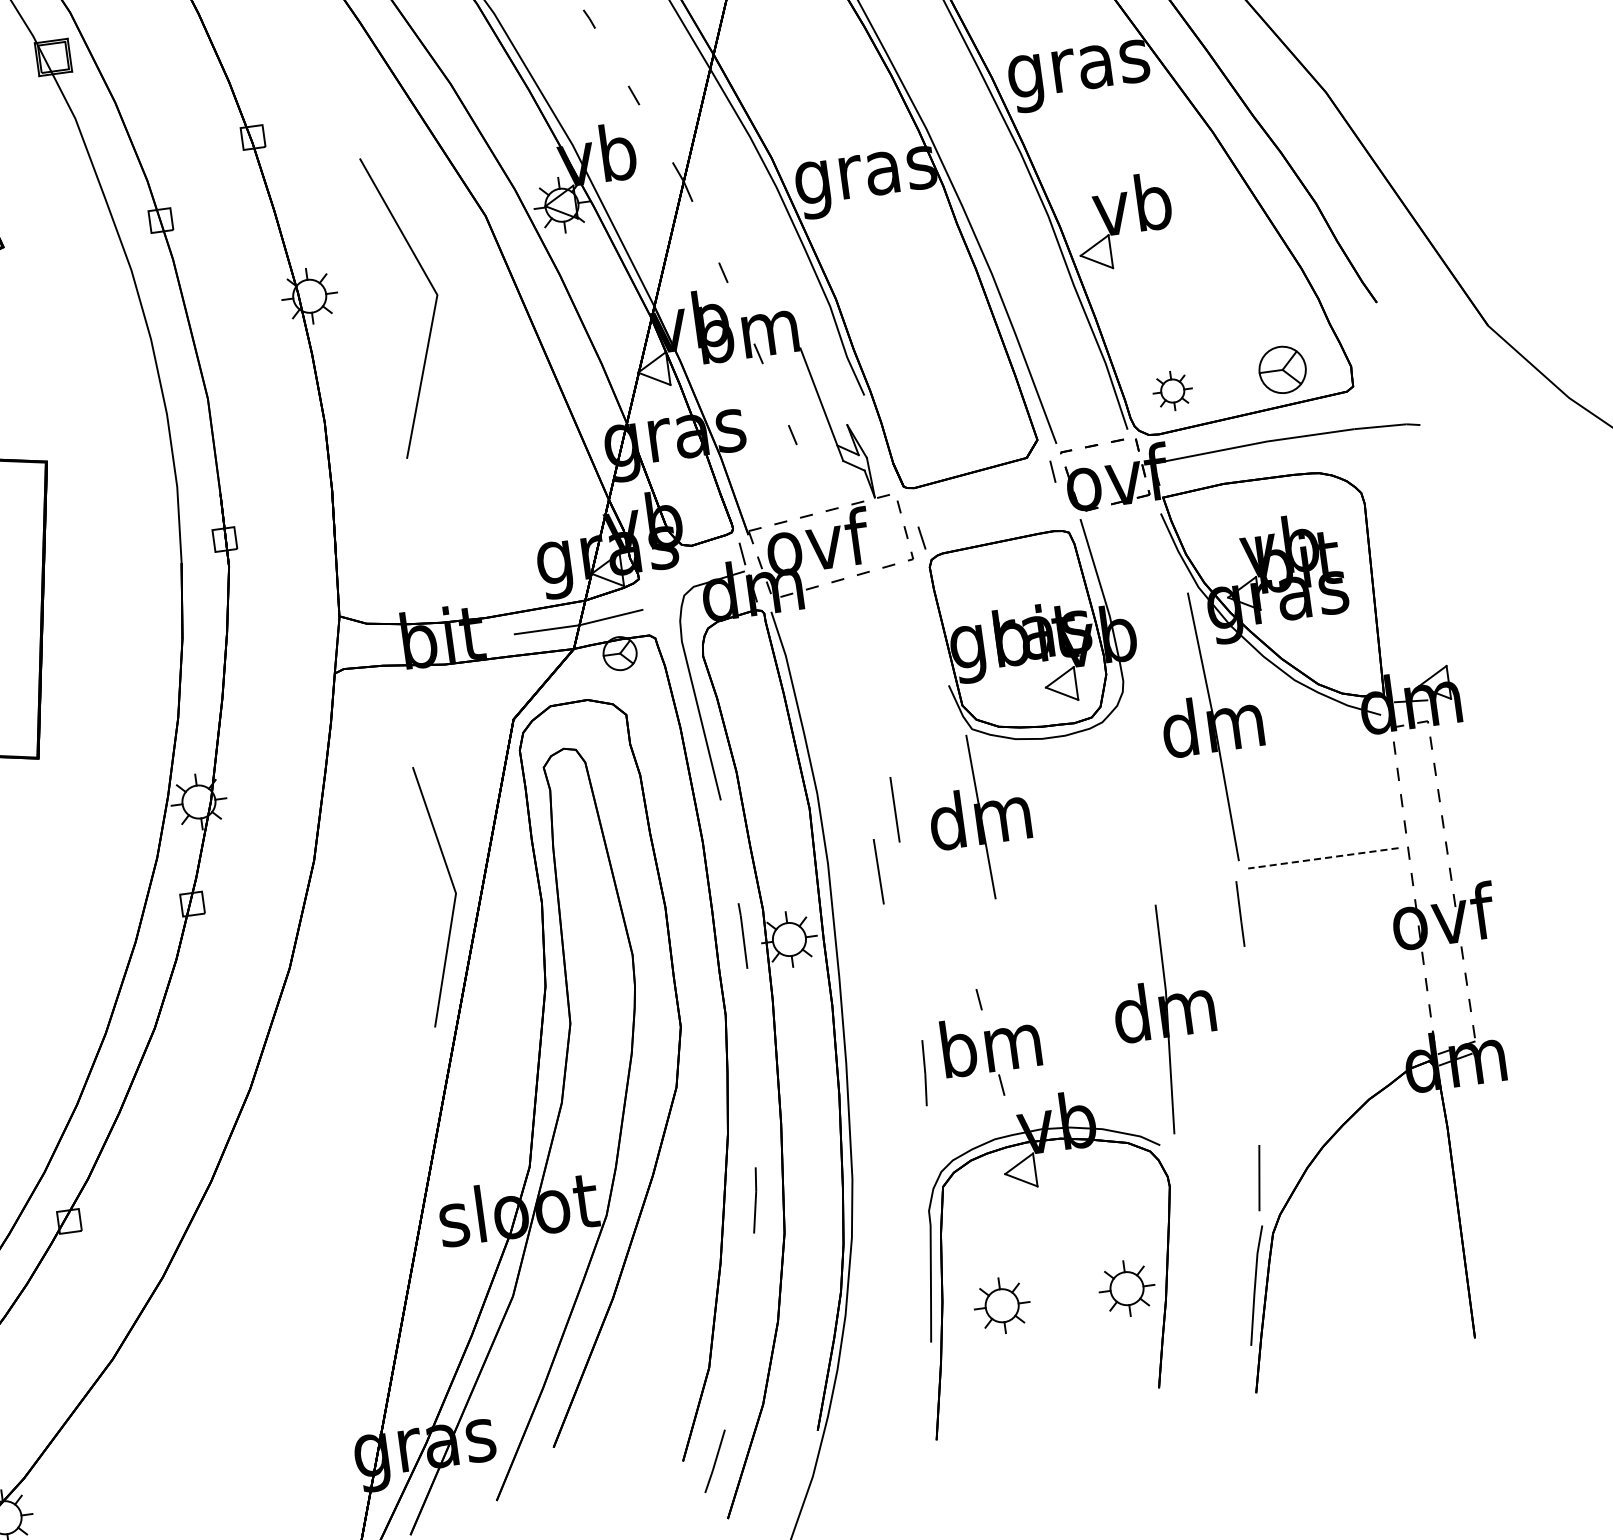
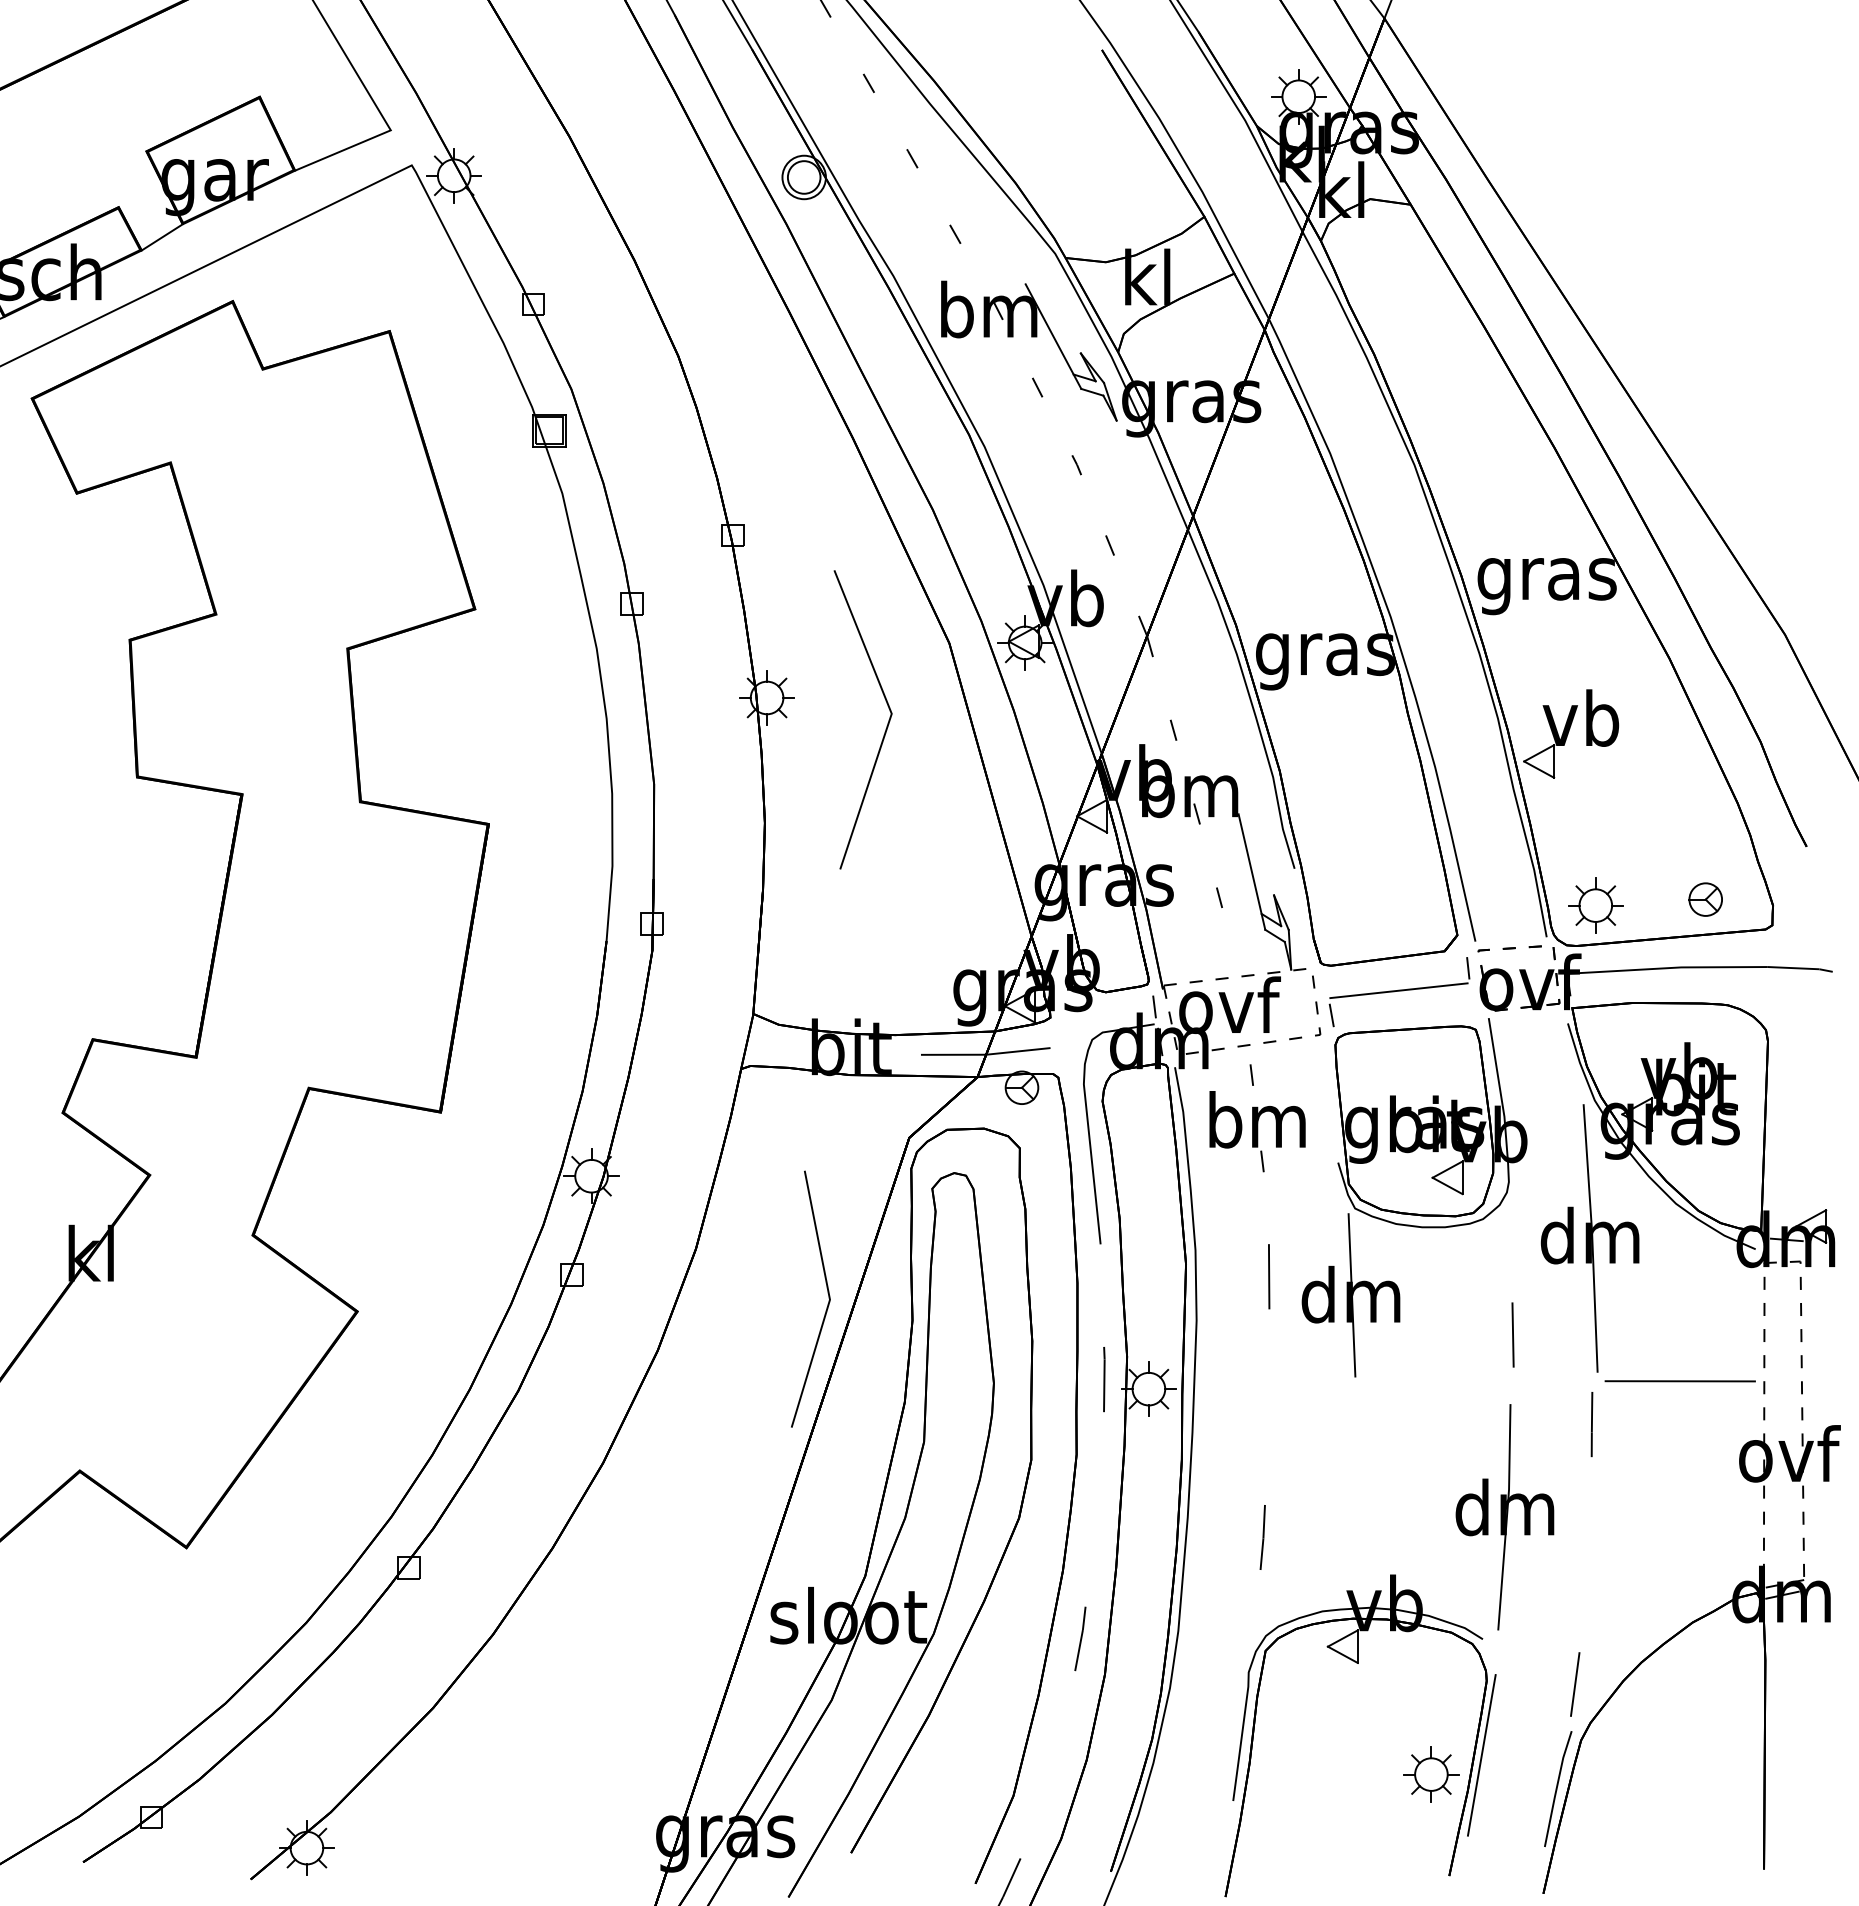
part: (1282, 369) -> (1705, 899), size x0.71
part: (1172, 390) -> (1595, 905), size x1.43
line: (985, 503) -> (1398, 990), added
line: (1323, 858) -> (1680, 1381), dashed -> solid
line: (878, 871) -> (1512, 1334), moved
part: (990, 1042) -> (1257, 1118), moved
line: (1174, 1262) -> (1481, 1755), added
part: (1002, 1305) -> (1307, 1774), removed

